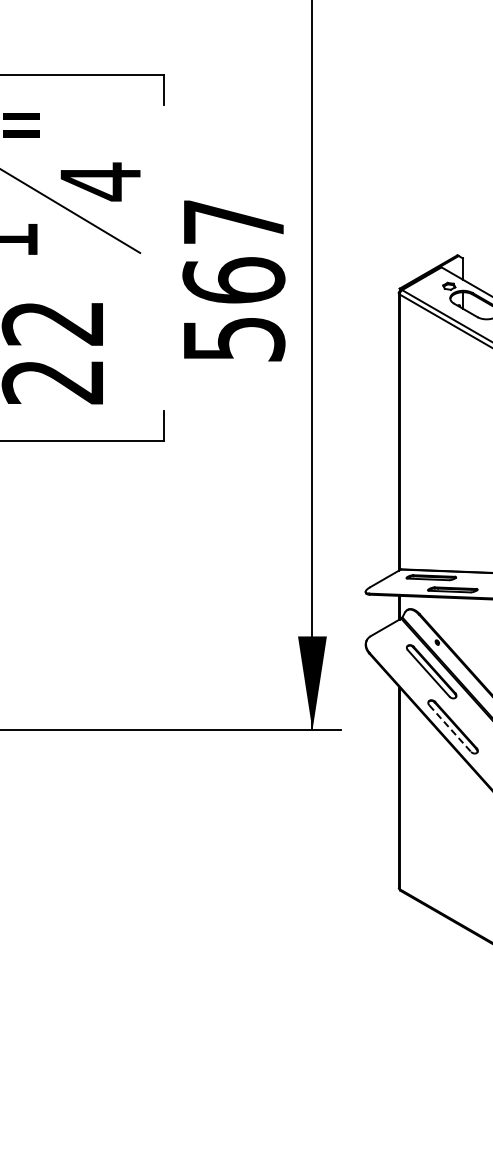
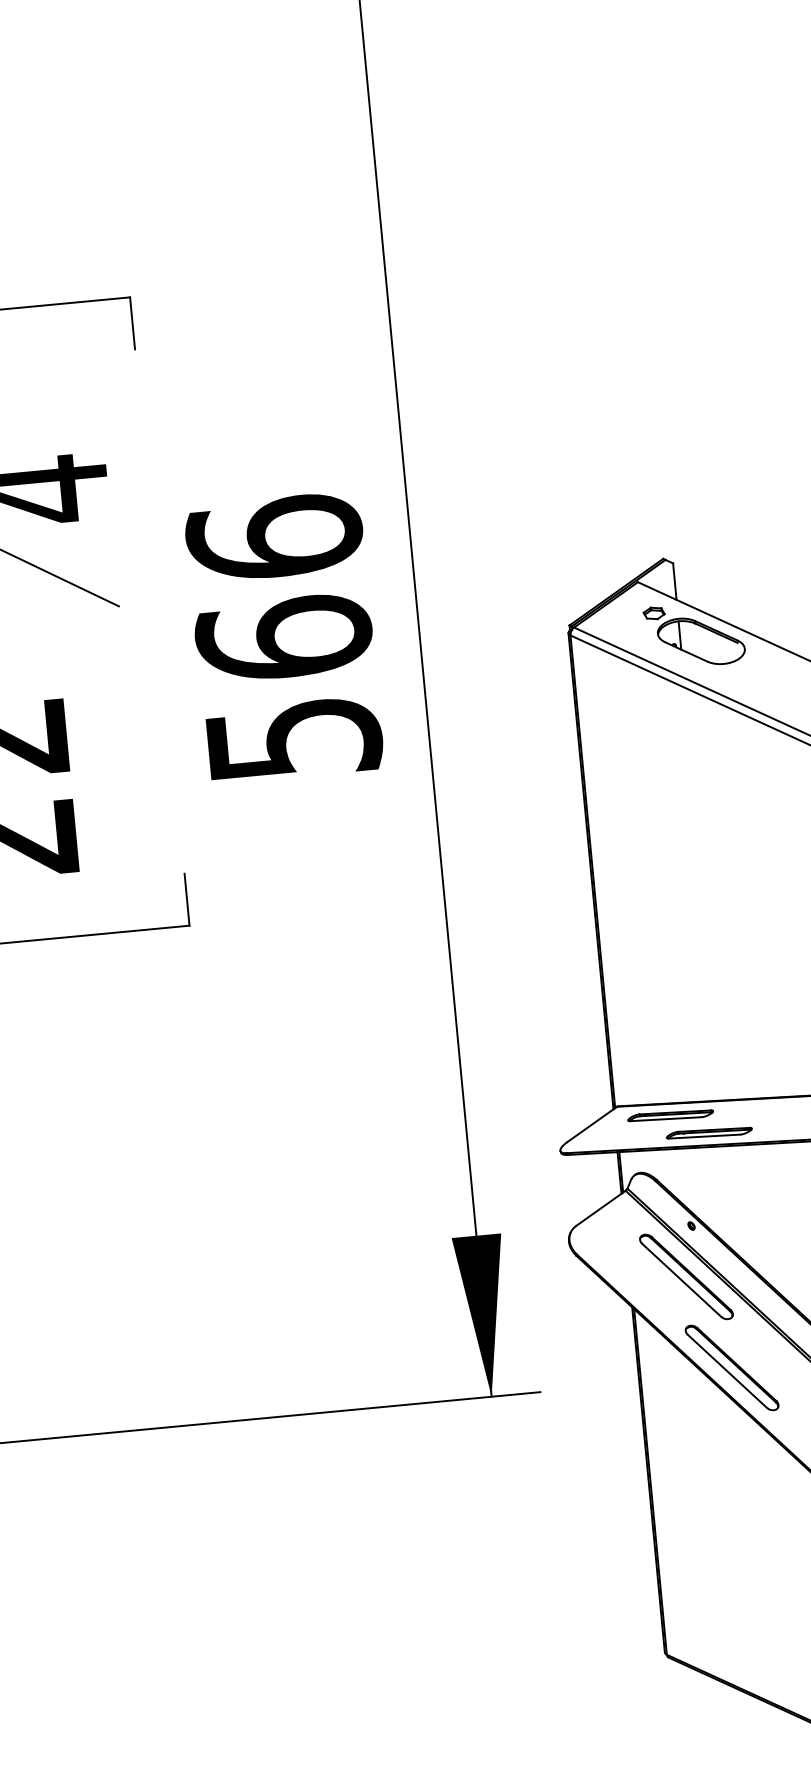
text: (233, 221) -> (273, 537), 567 -> 566
line: (450, 728) -> (727, 1371), dashed -> solid

